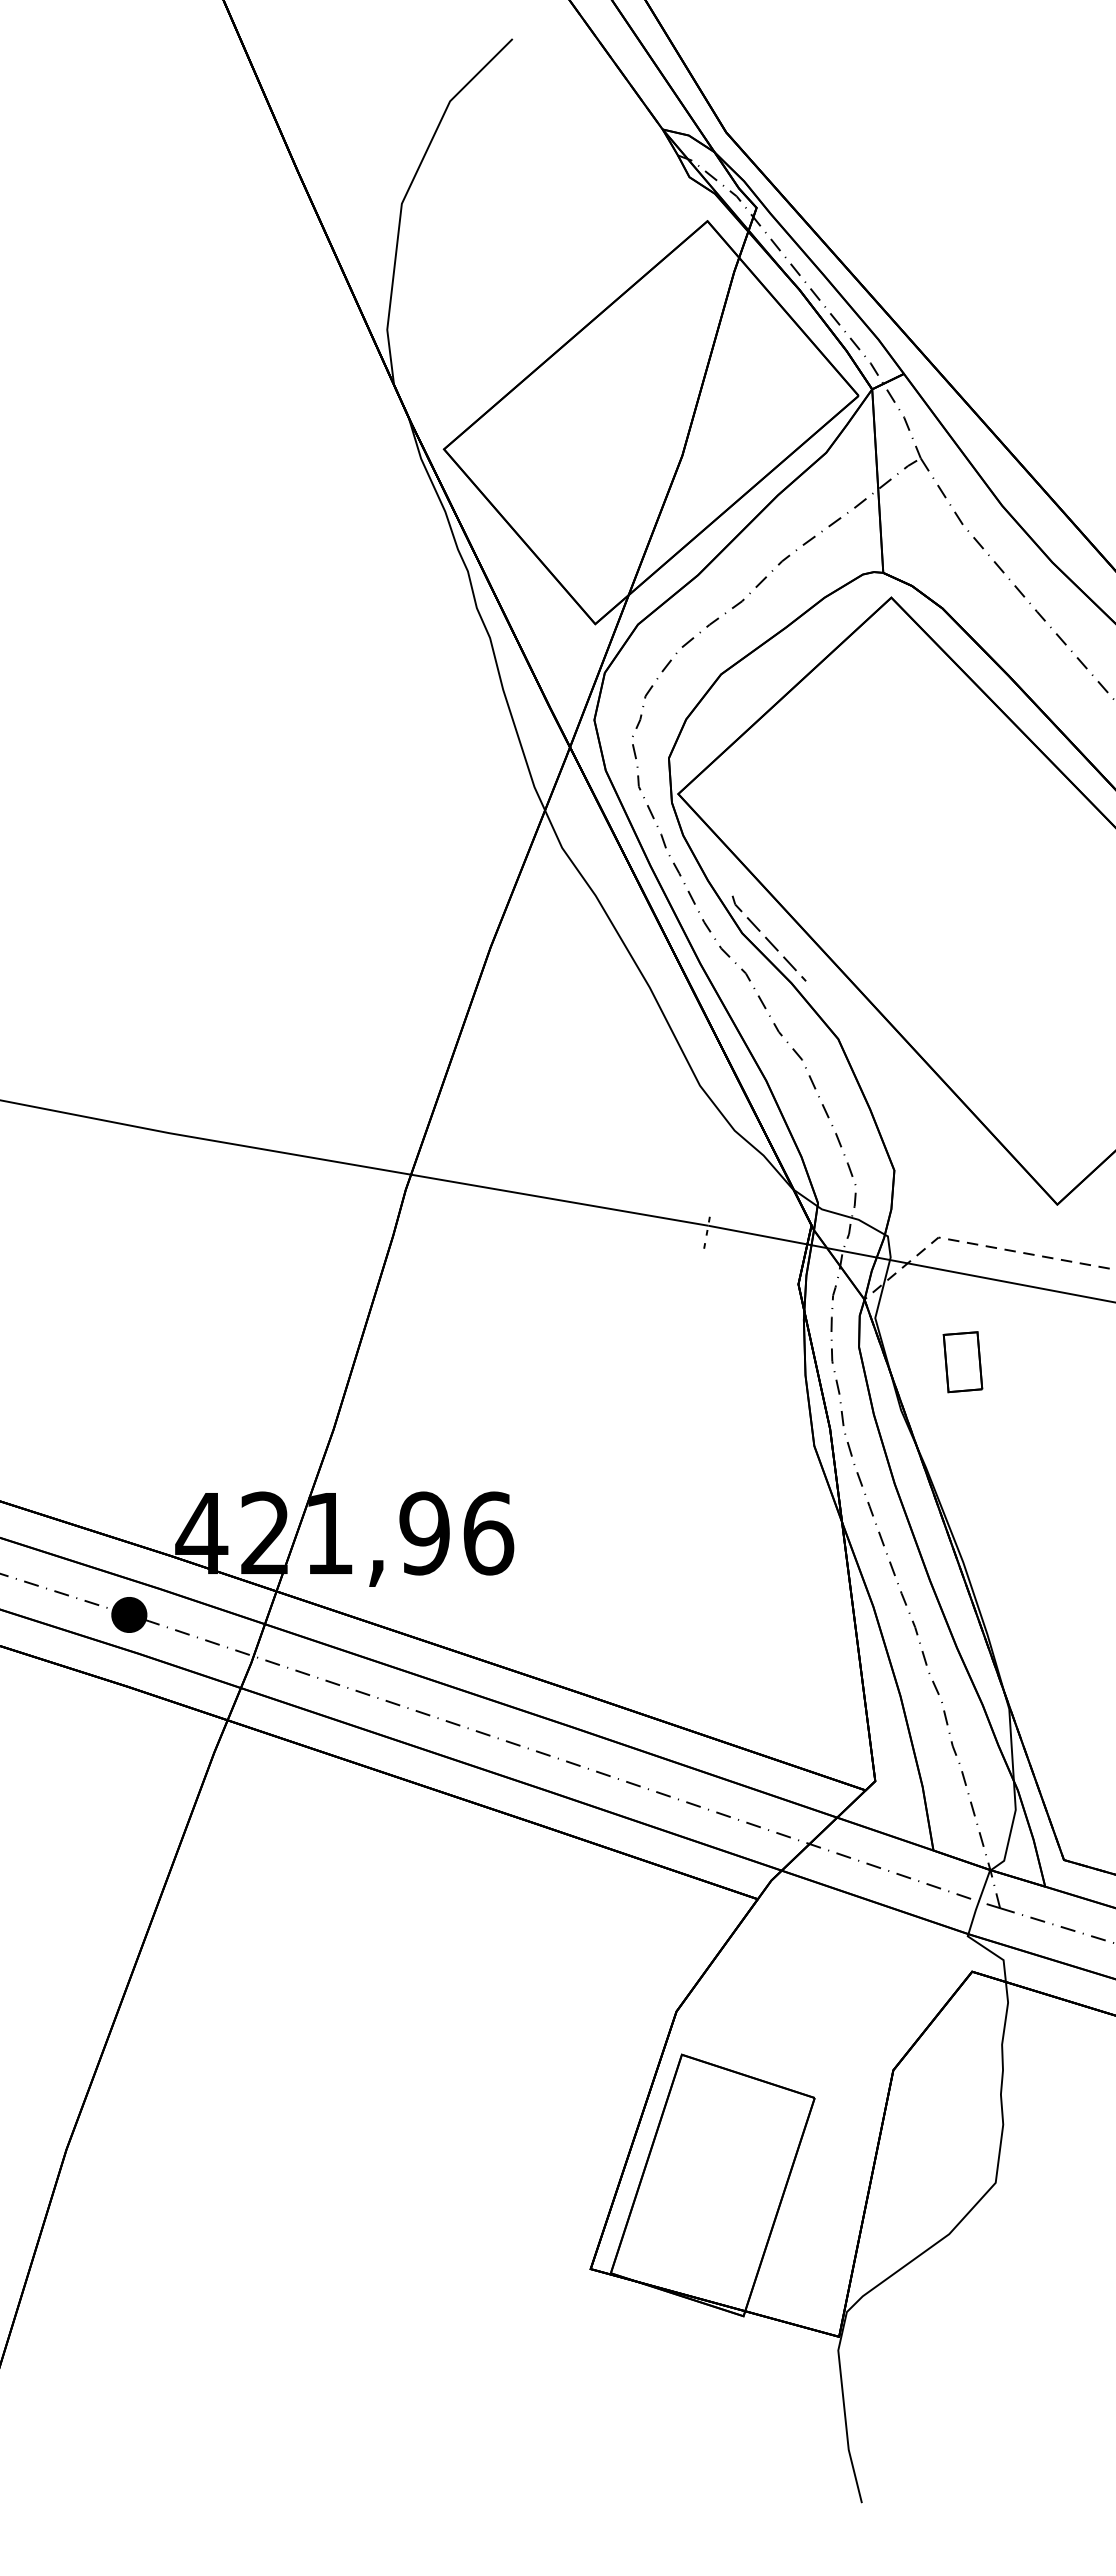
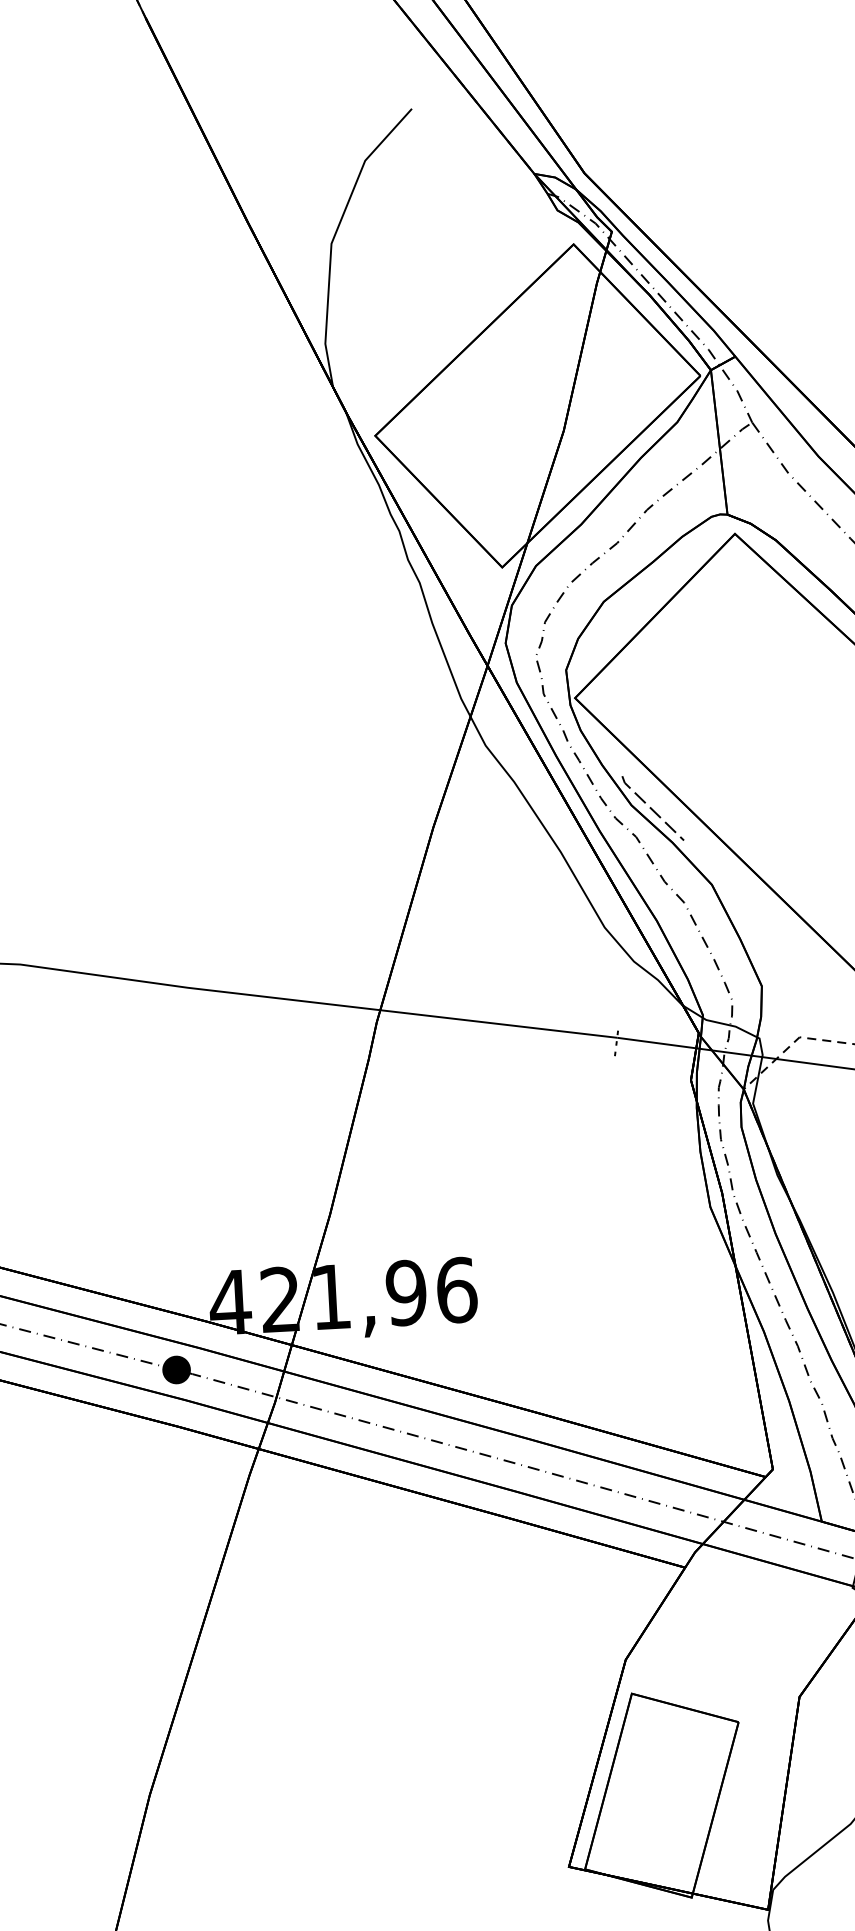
part: (962, 1362) -> (823, 1134), removed

